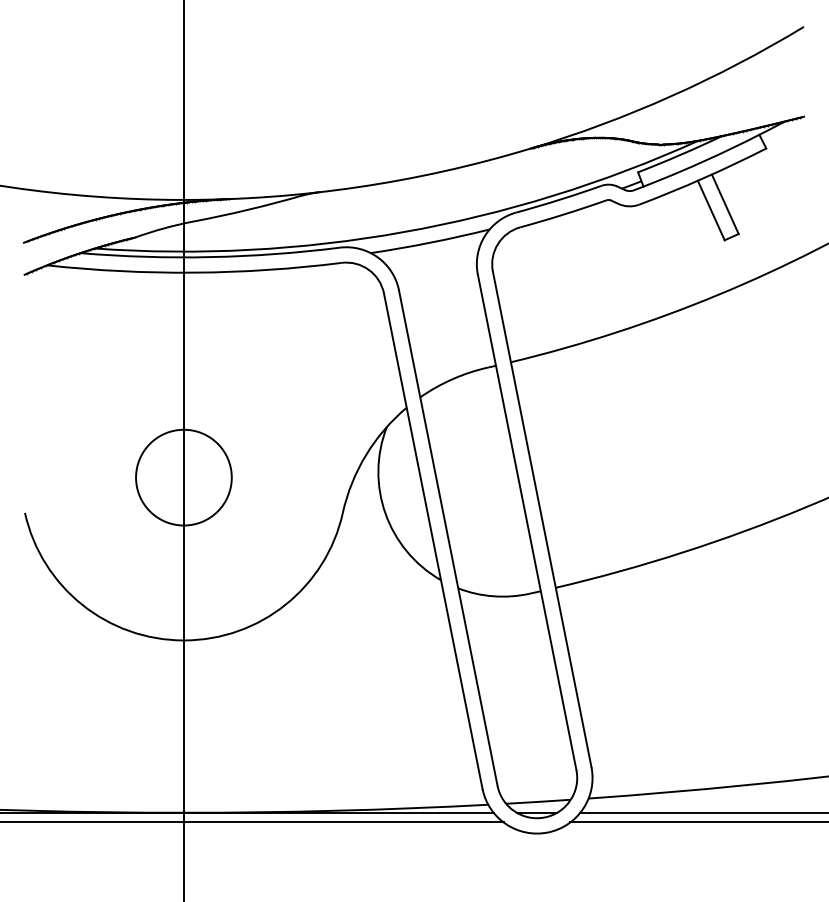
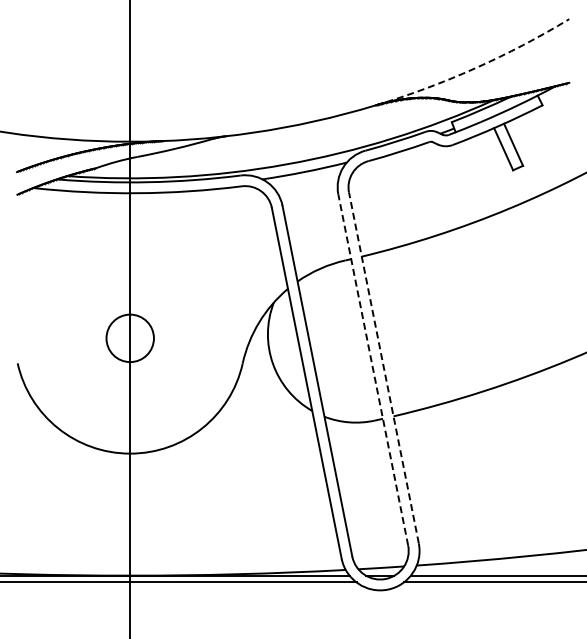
arc: (671, 96) -> (475, 68), solid -> dashed
circle: (184, 477) -> (130, 338), size x0.7
line: (541, 518) -> (383, 367), solid -> dashed
line: (527, 523) -> (373, 370), solid -> dashed

